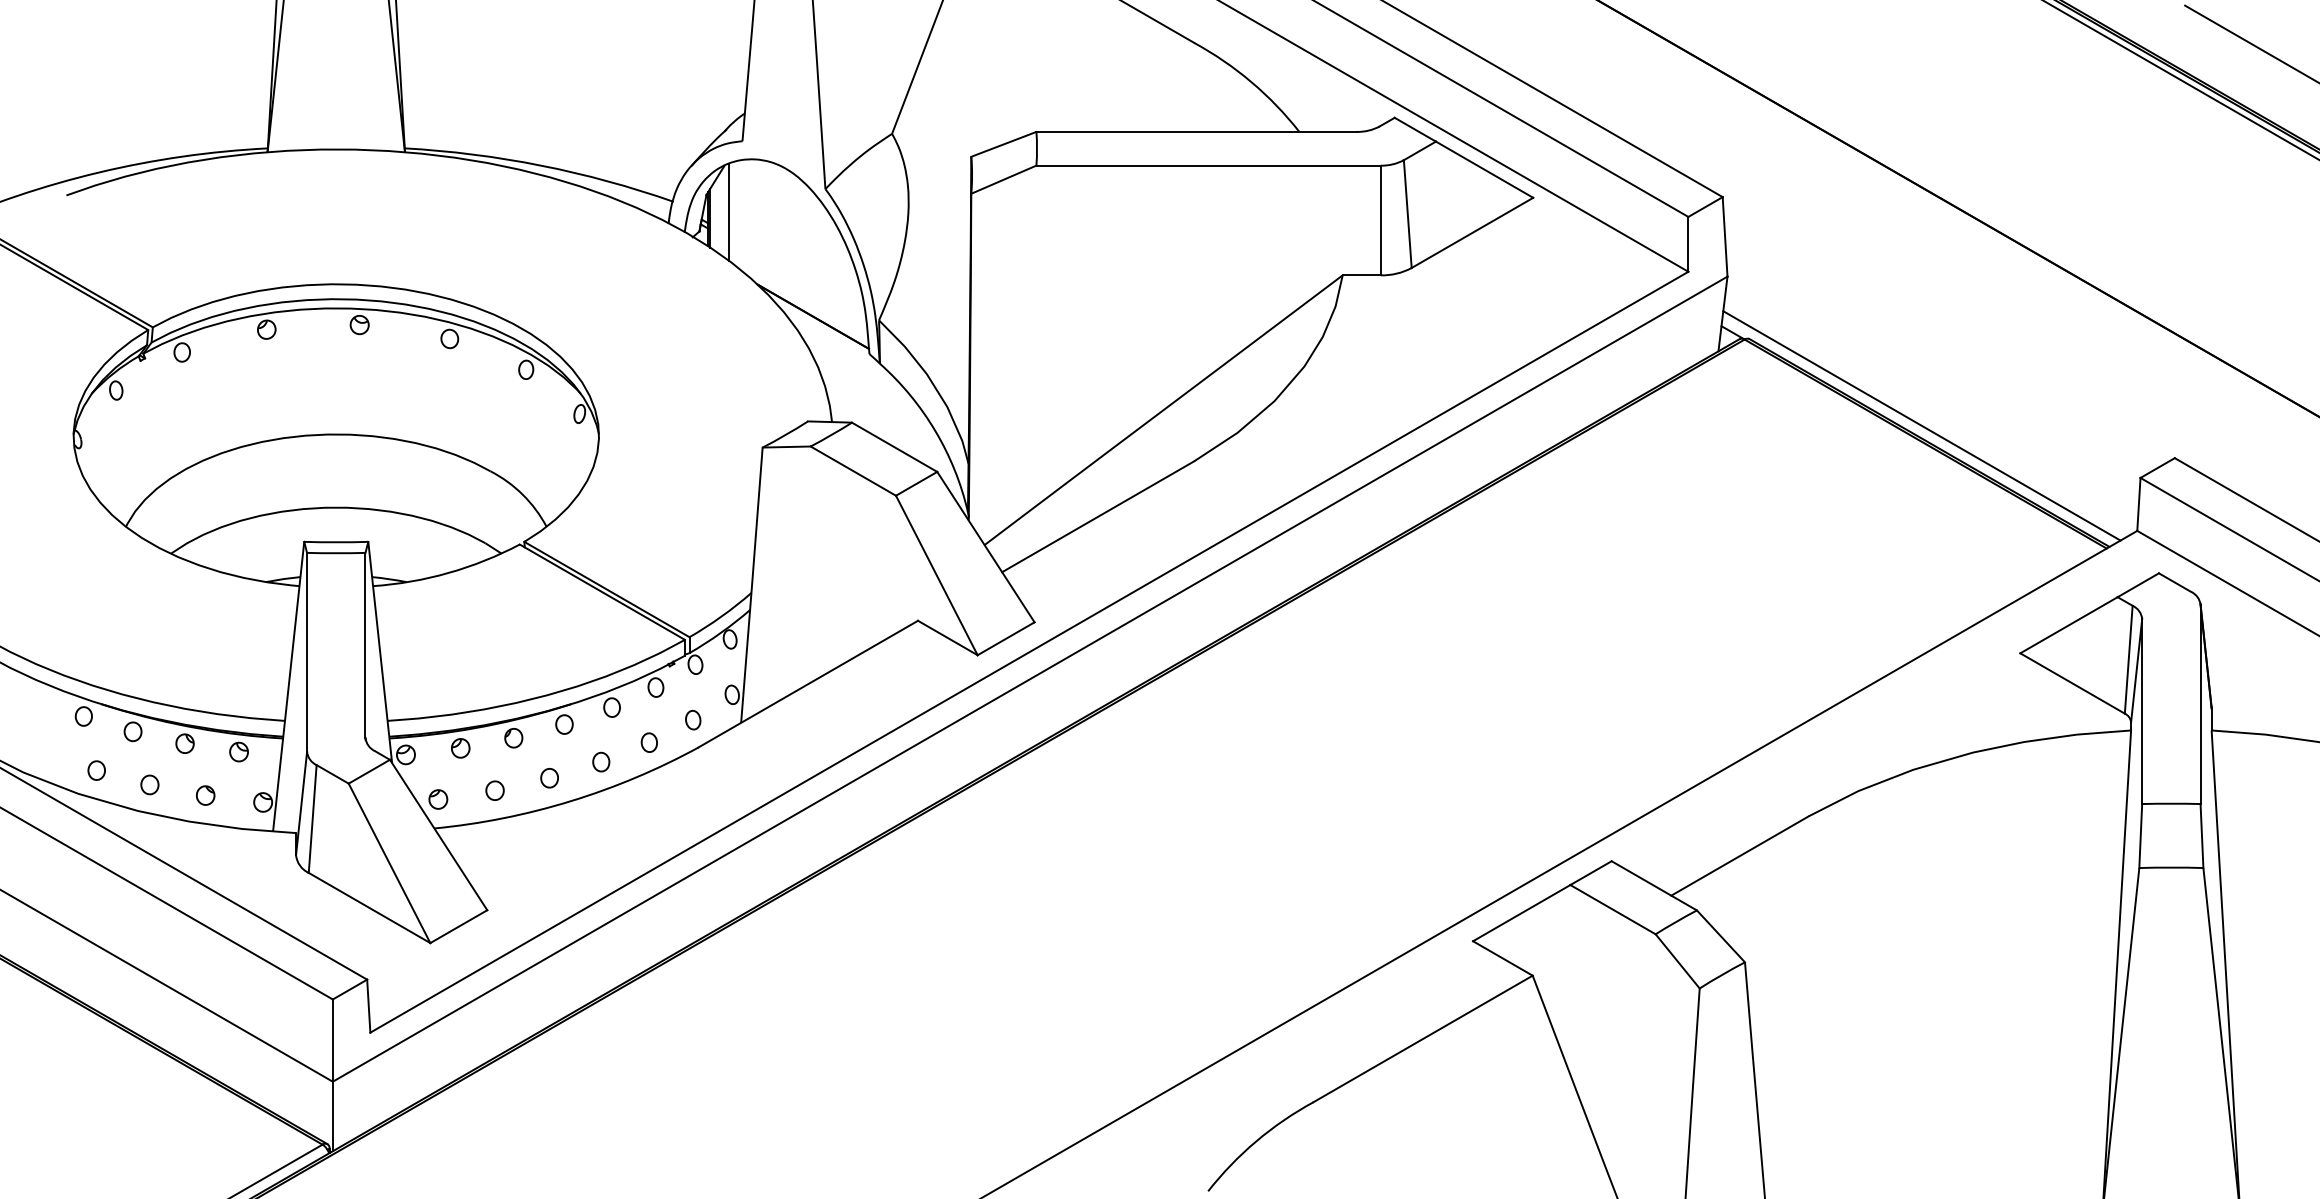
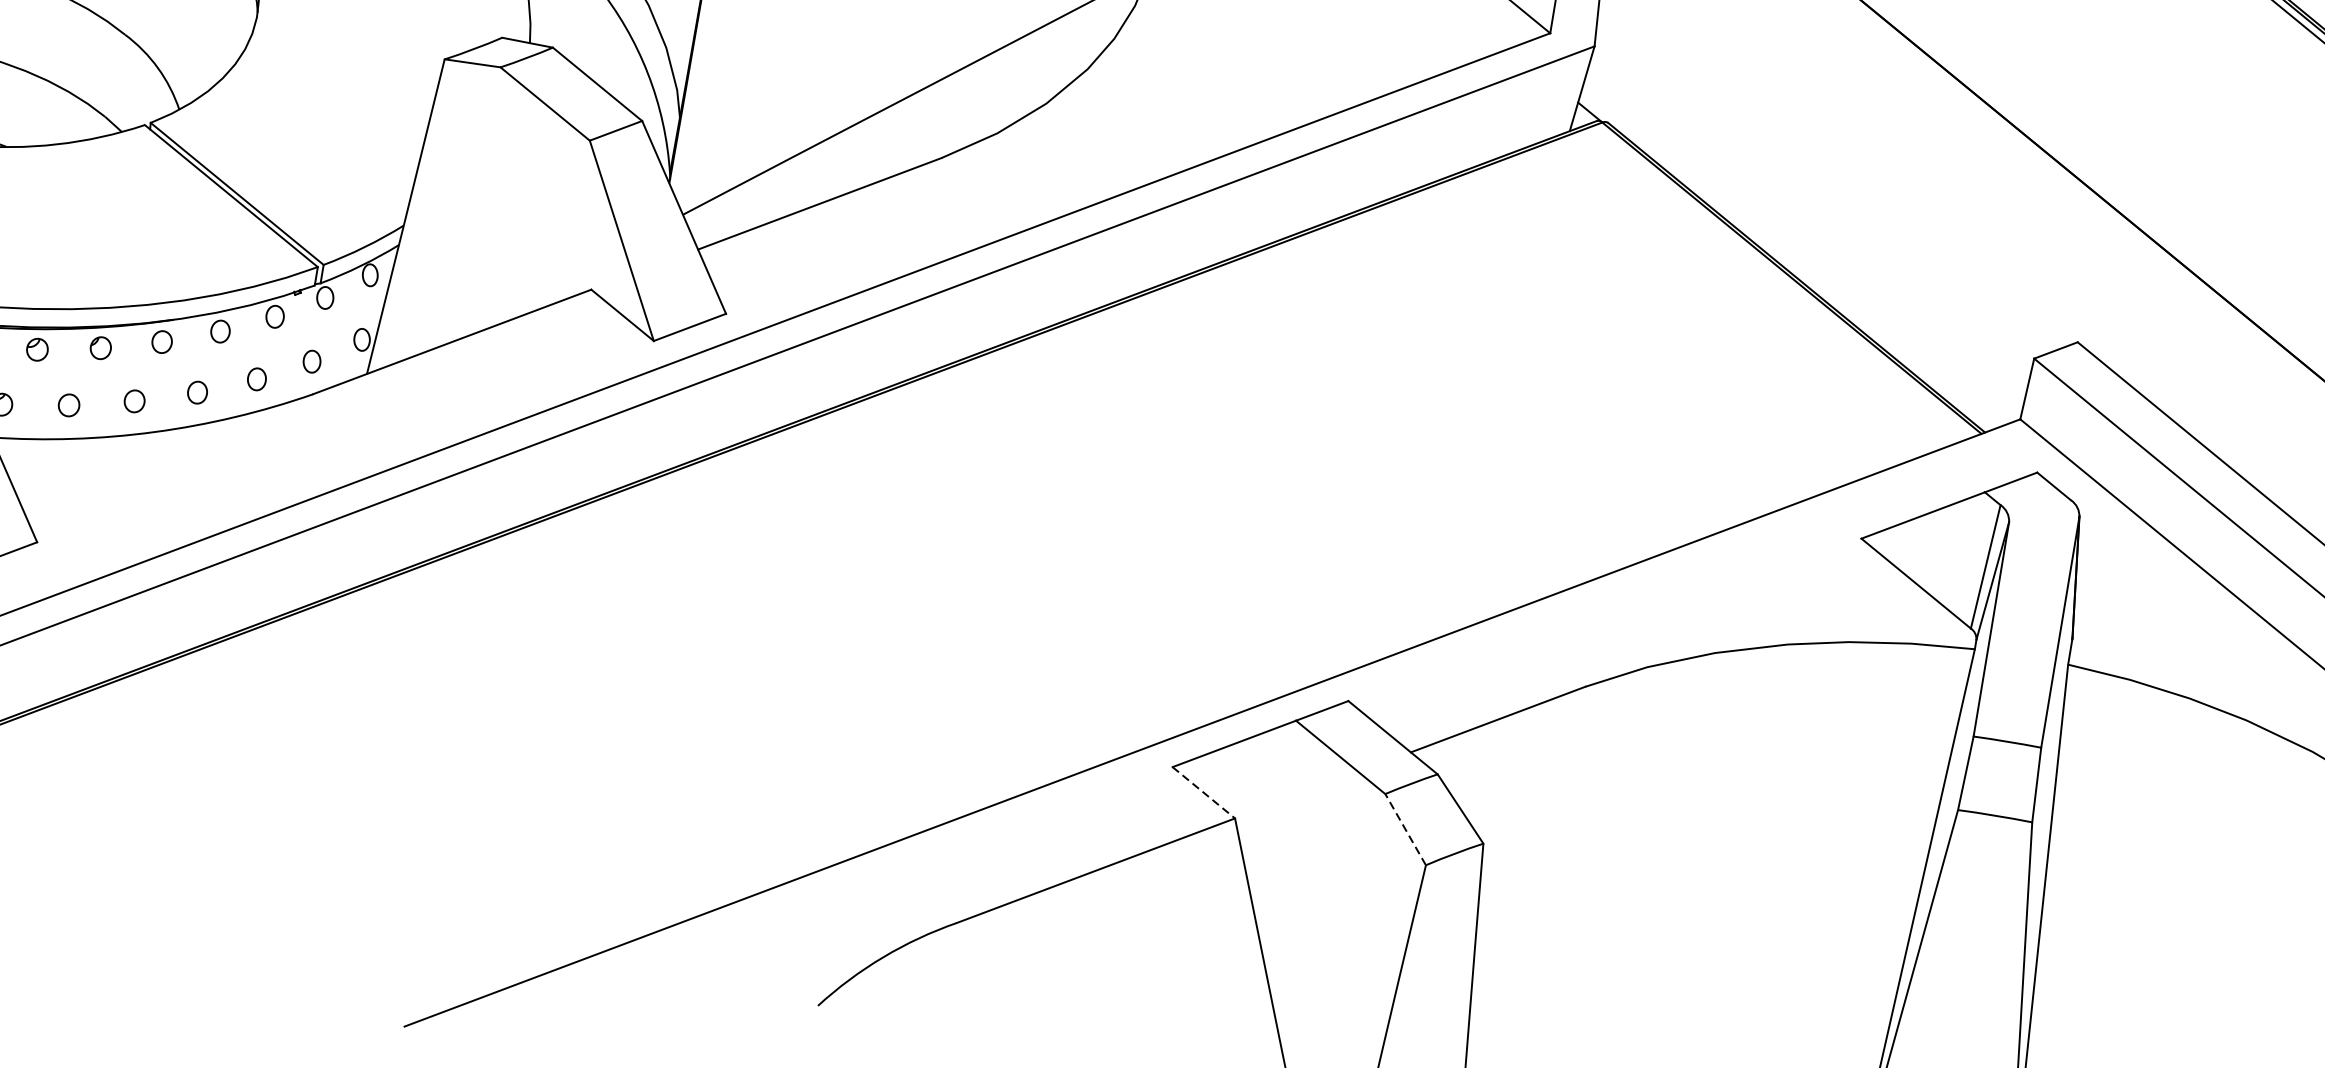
line: (1921, 425) -> (1790, 255), removed
line: (1503, 958) -> (1204, 792), solid -> dashed
line: (1677, 961) -> (1405, 829), solid -> dashed

